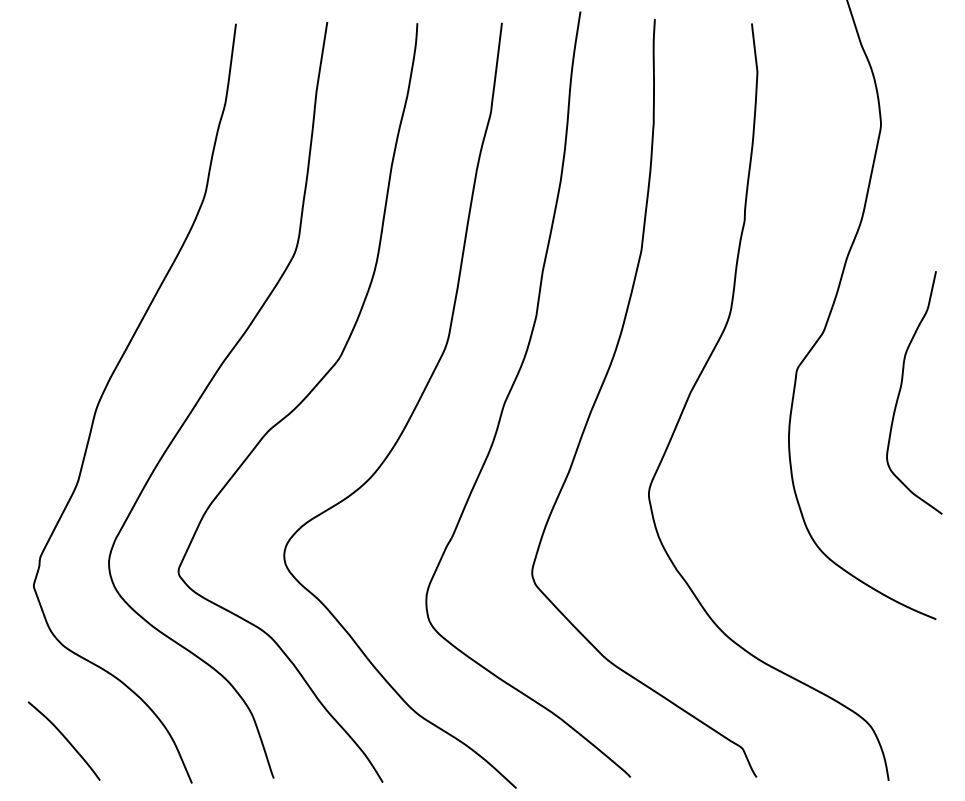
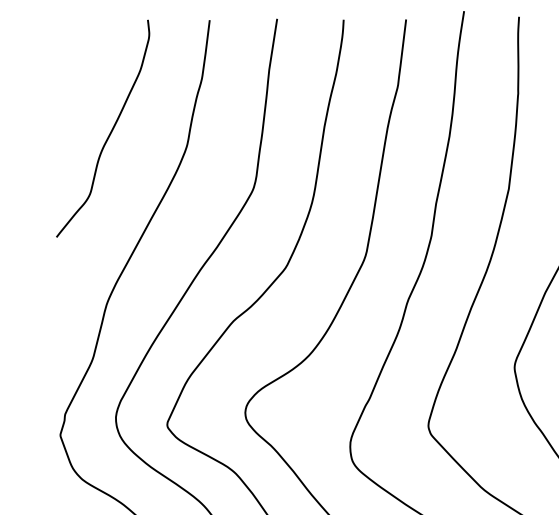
curve: (101, 175) -> (110, 132), added

